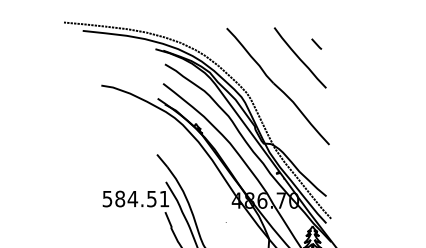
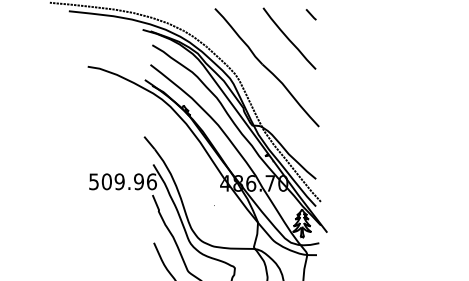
line: (315, 43) -> (310, 14), moved
text: (141, 198) -> (128, 181), 584.51 -> 509.96

